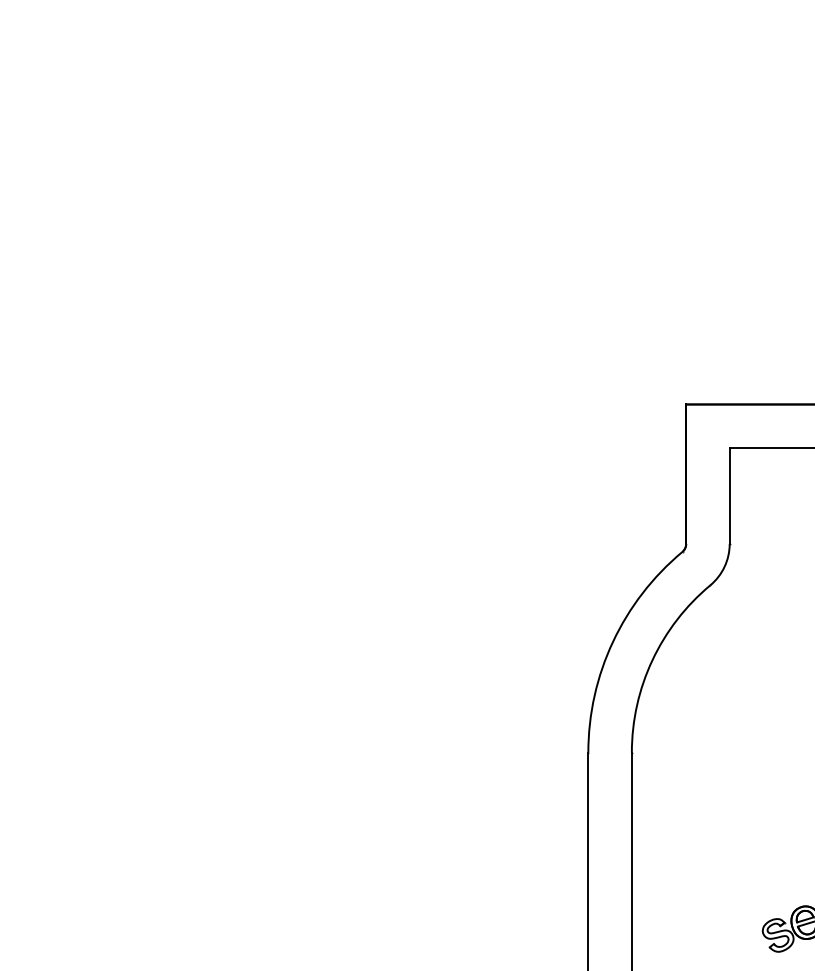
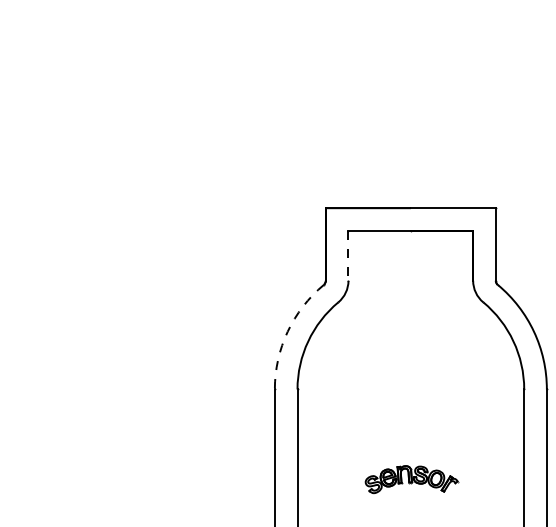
line: (729, 495) -> (348, 255), solid -> dashed
arc: (612, 641) -> (287, 331), solid -> dashed

